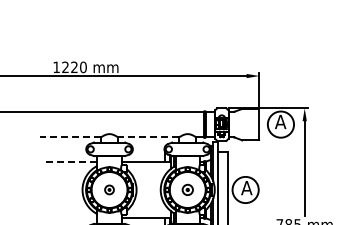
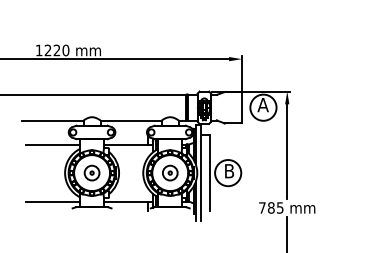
line: (70, 137) -> (53, 120), dashed -> solid
line: (148, 137) -> (131, 120), dashed -> solid
line: (69, 161) -> (52, 144), dashed -> solid
text: (245, 188) -> (228, 171), A -> B
part: (108, 189) -> (91, 172), size x1.67
part: (187, 189) -> (170, 172), size x1.43
line: (69, 218) -> (52, 201), added

